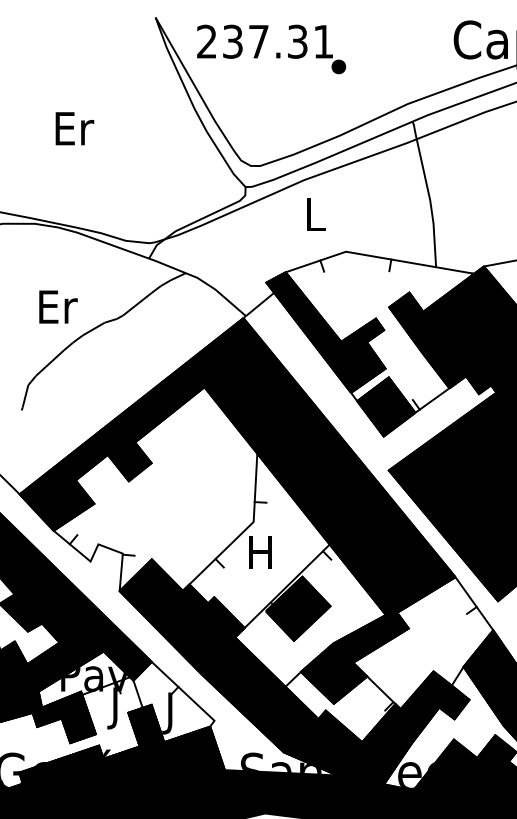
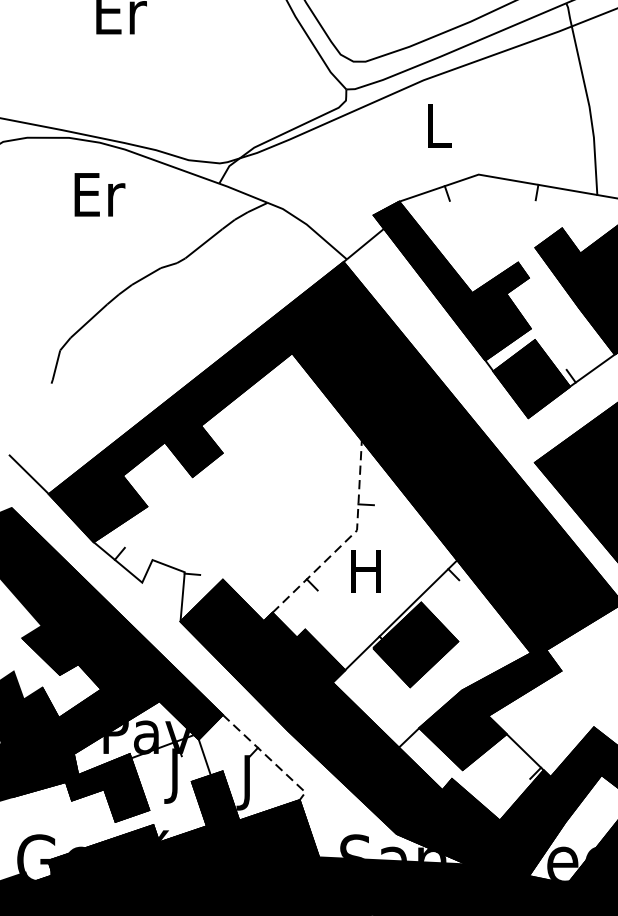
text: (58, 306) -> (99, 194), moved
line: (246, 528) -> (347, 539), solid -> dashed
line: (186, 694) -> (268, 757), solid -> dashed

